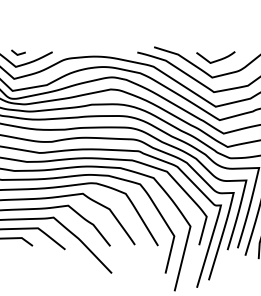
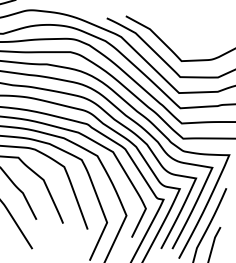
curve: (217, 59) -> (191, 42), removed

